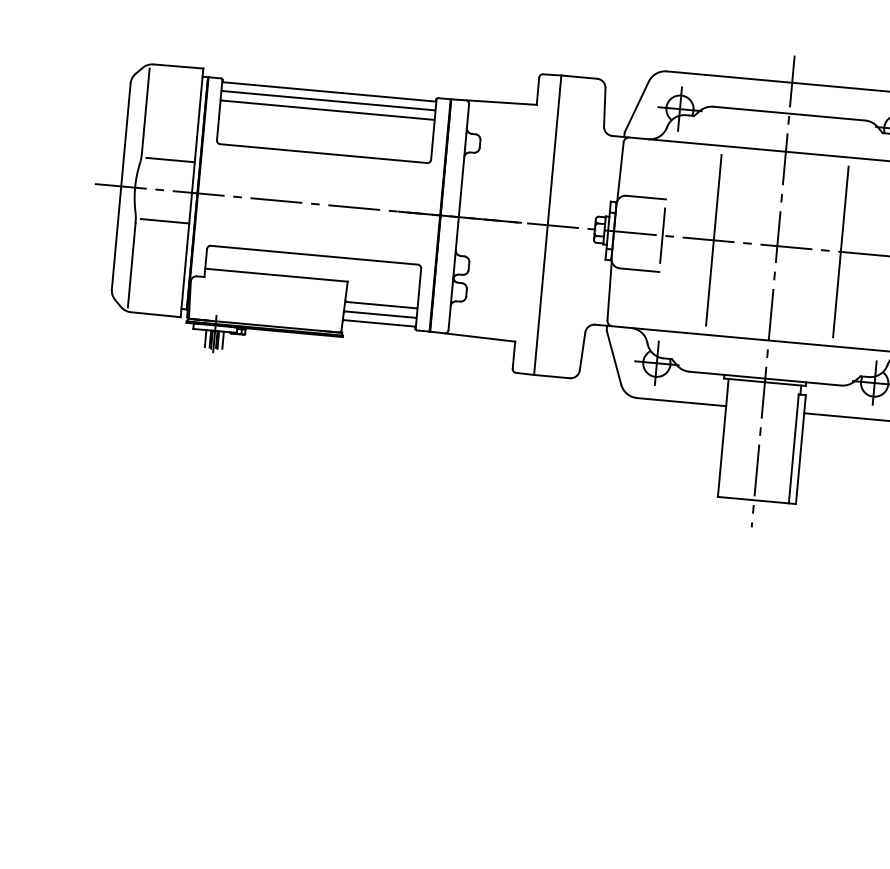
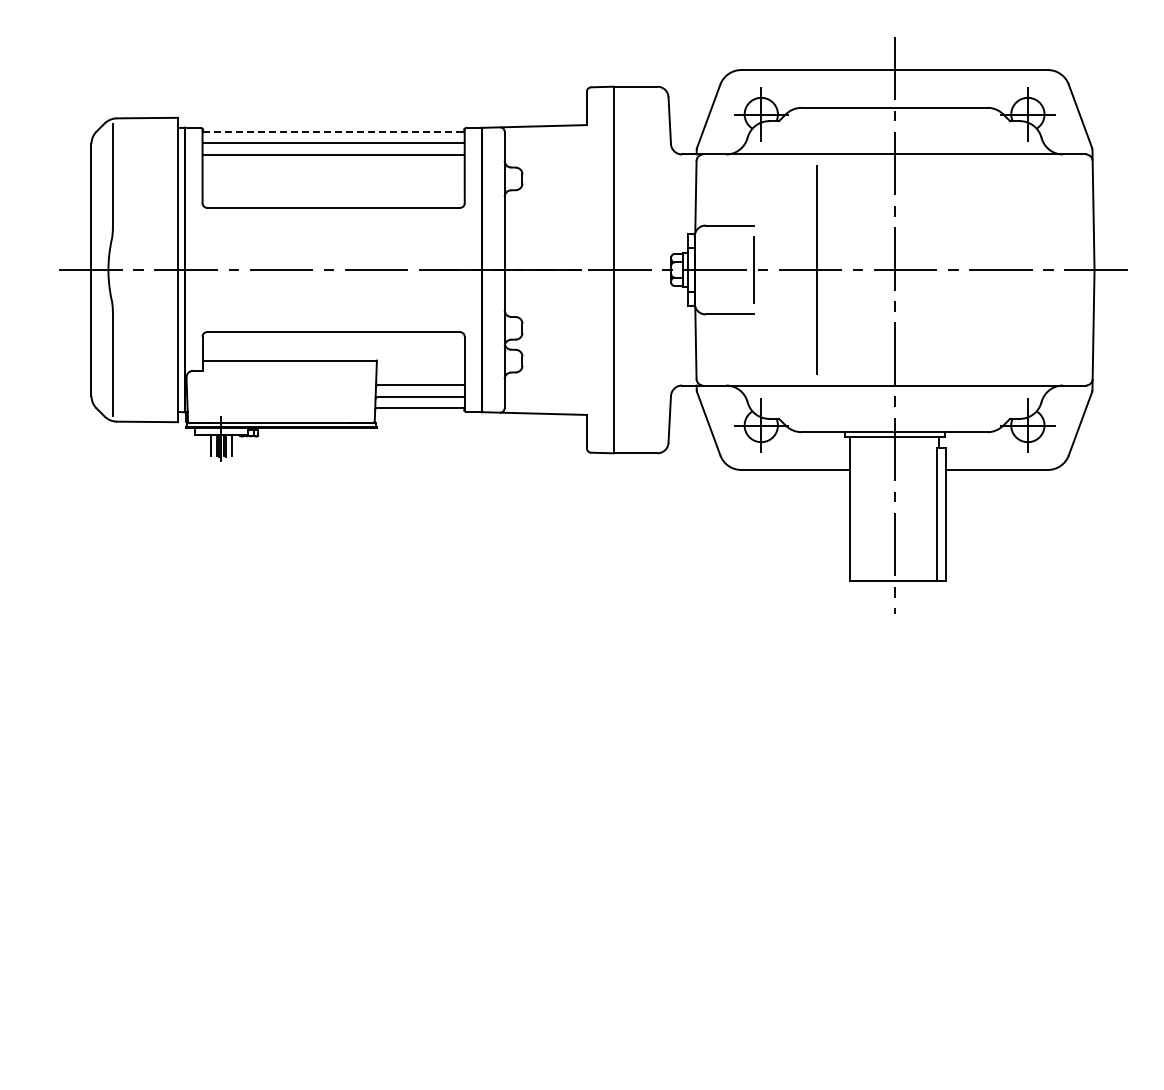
line: (329, 92) -> (333, 132), solid -> dashed
line: (170, 160) -> (148, 232), removed
line: (165, 221) -> (148, 307), removed
line: (841, 251) -> (972, 269), removed

